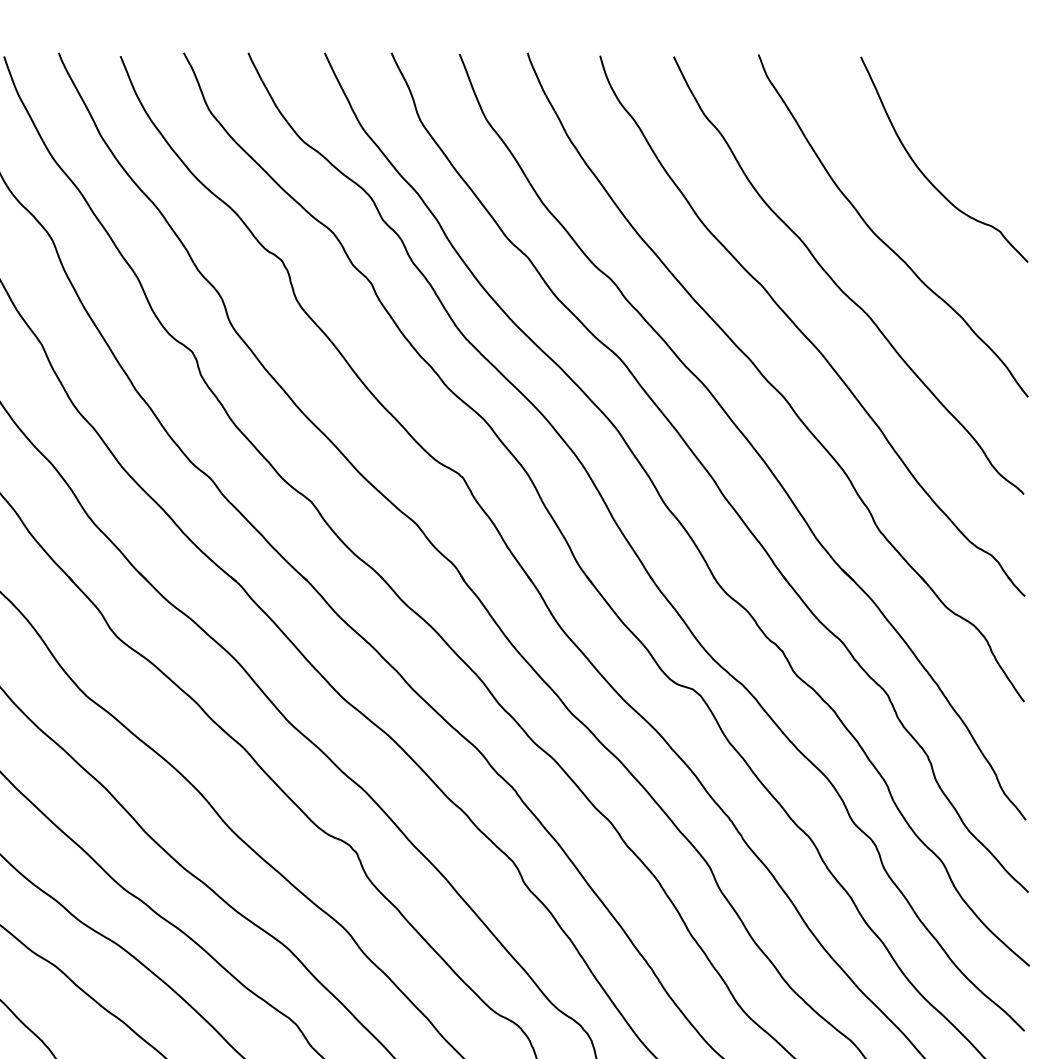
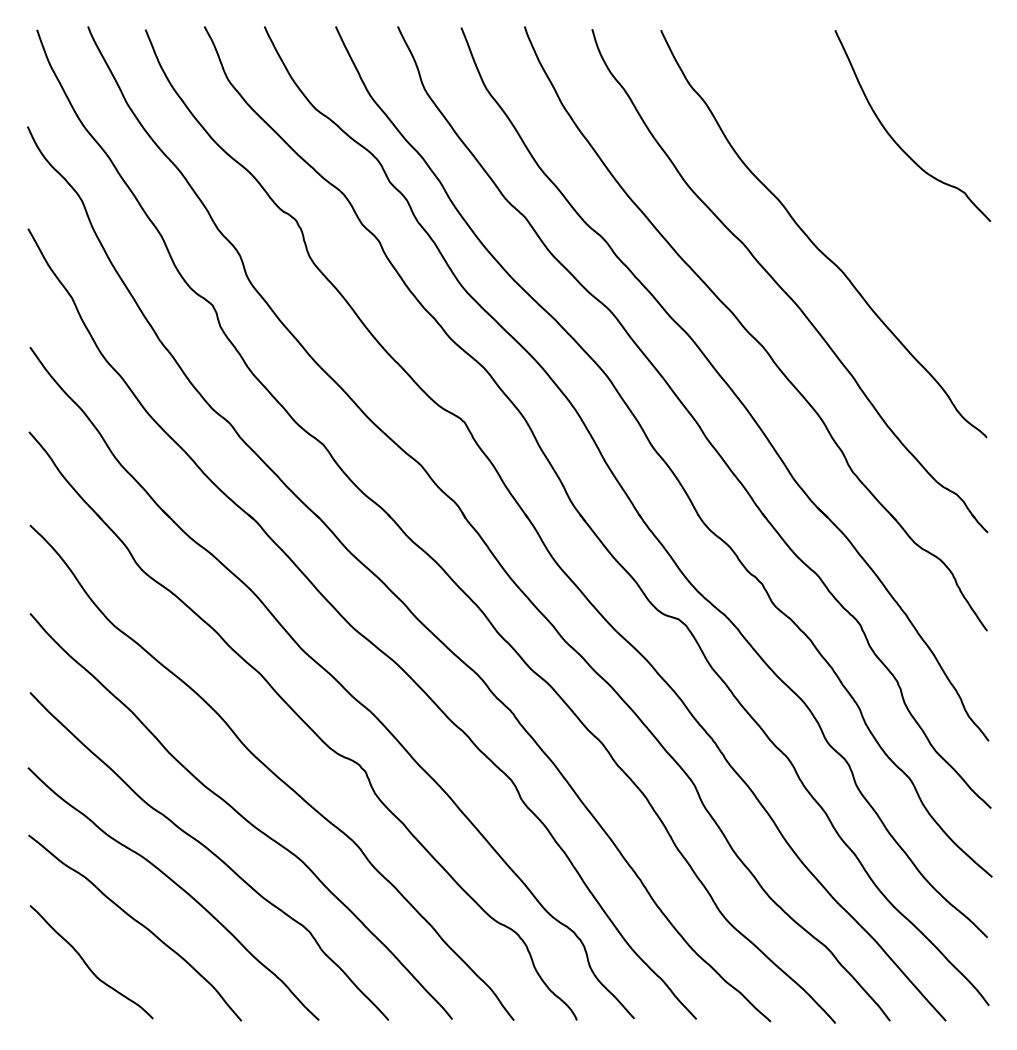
curve: (883, 240) -> (856, 201), removed

